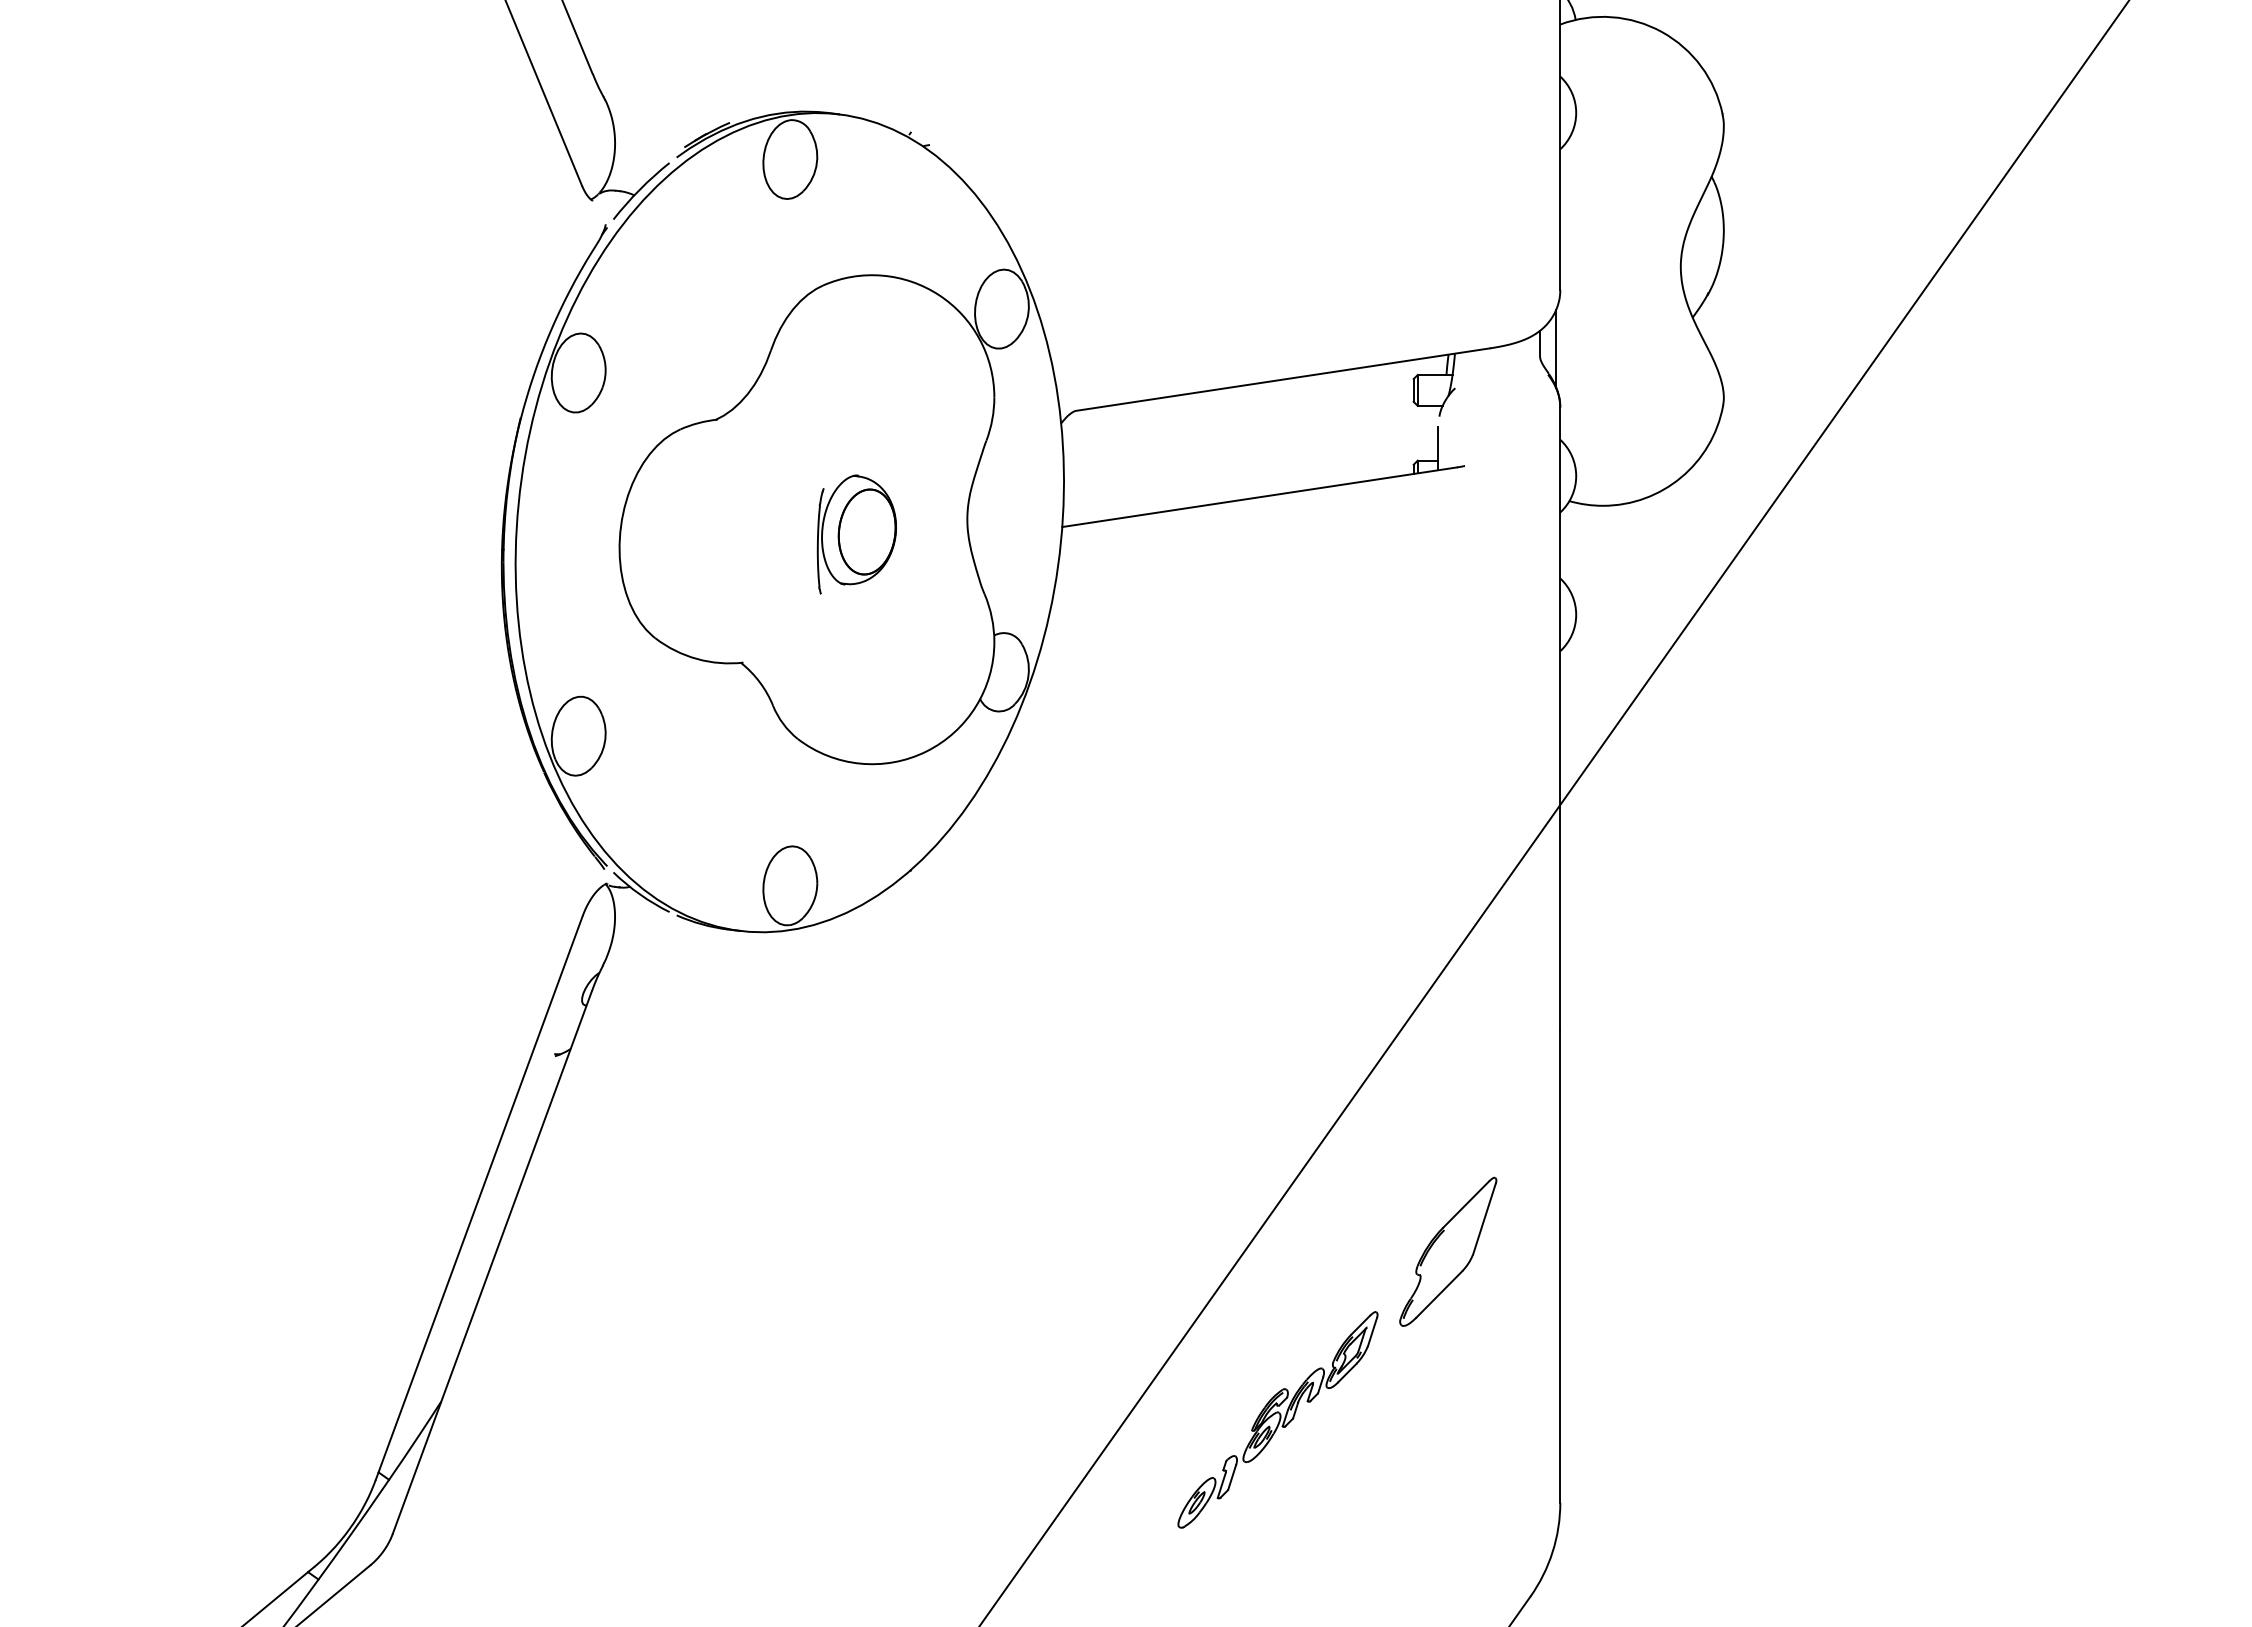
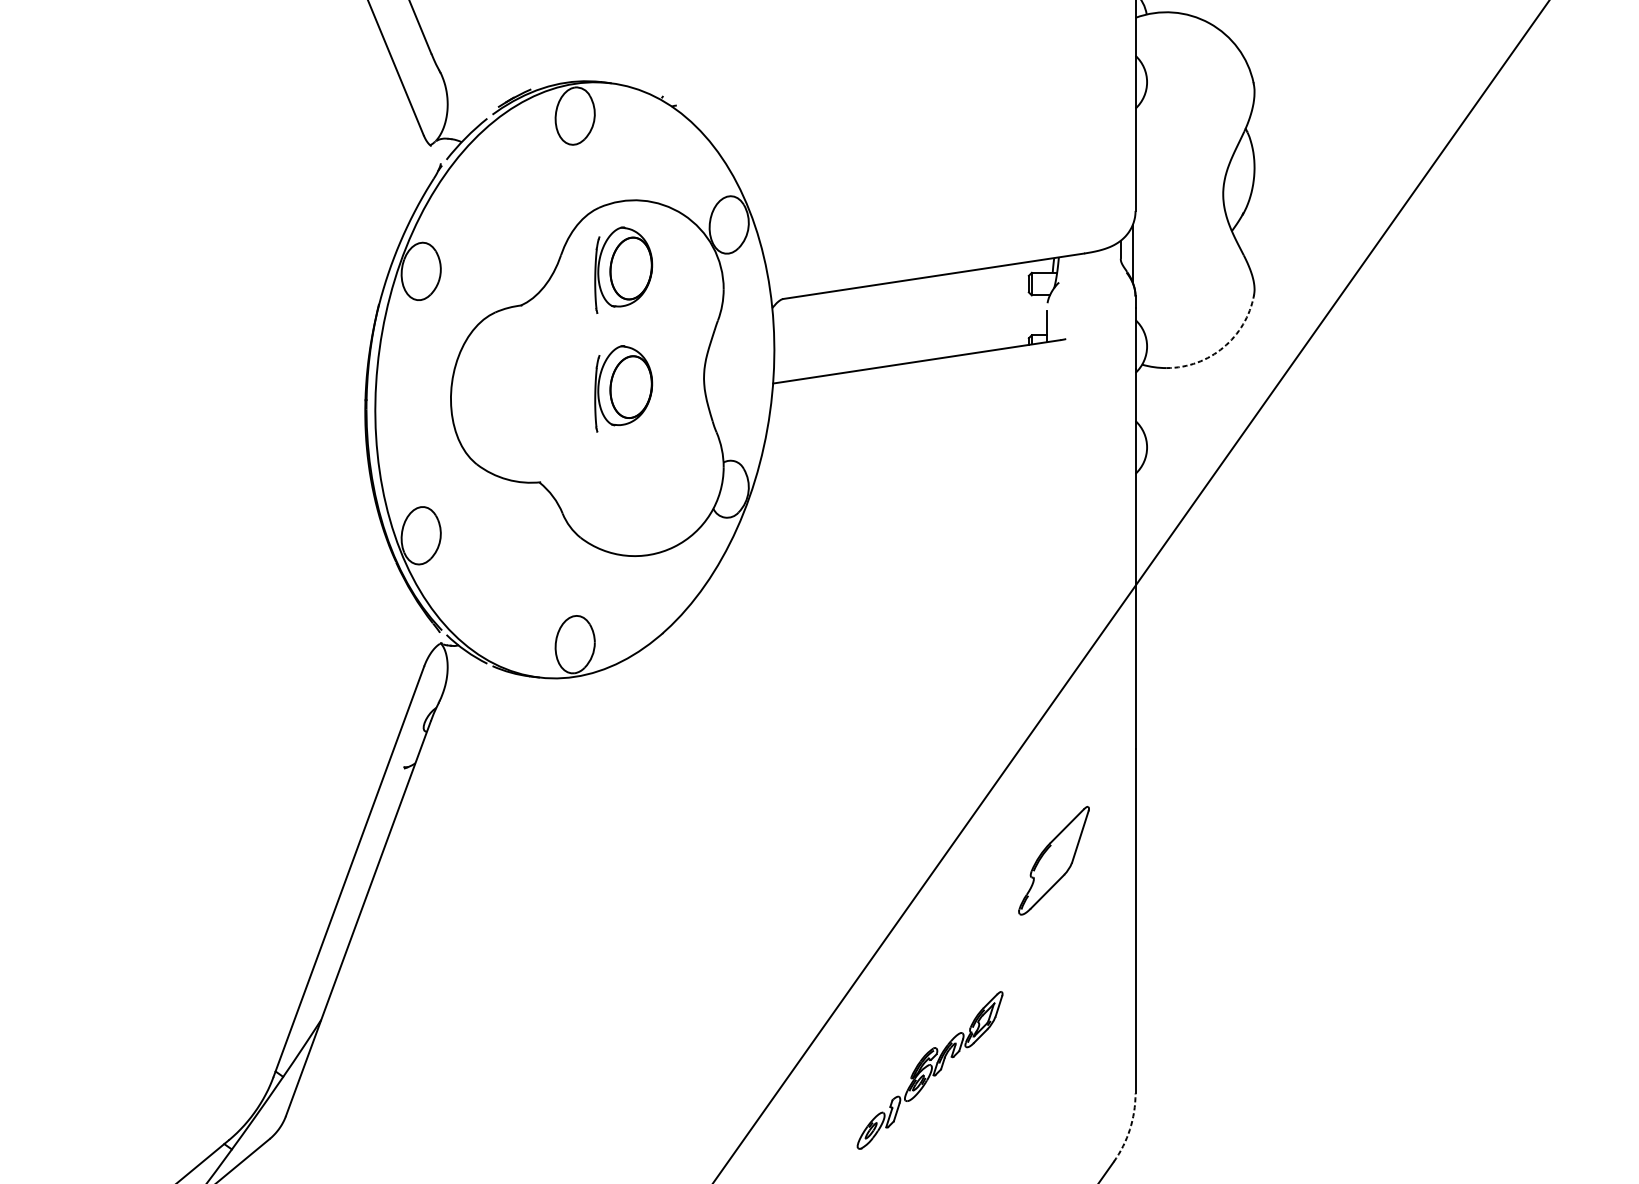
part: (856, 371) -> (623, 270), added
arc: (1681, 477) -> (1223, 347), solid -> dashed
part: (1448, 1251) -> (1054, 860), moved
part: (1277, 1419) -> (929, 1070), moved
arc: (1552, 1551) -> (1129, 1129), solid -> dashed

